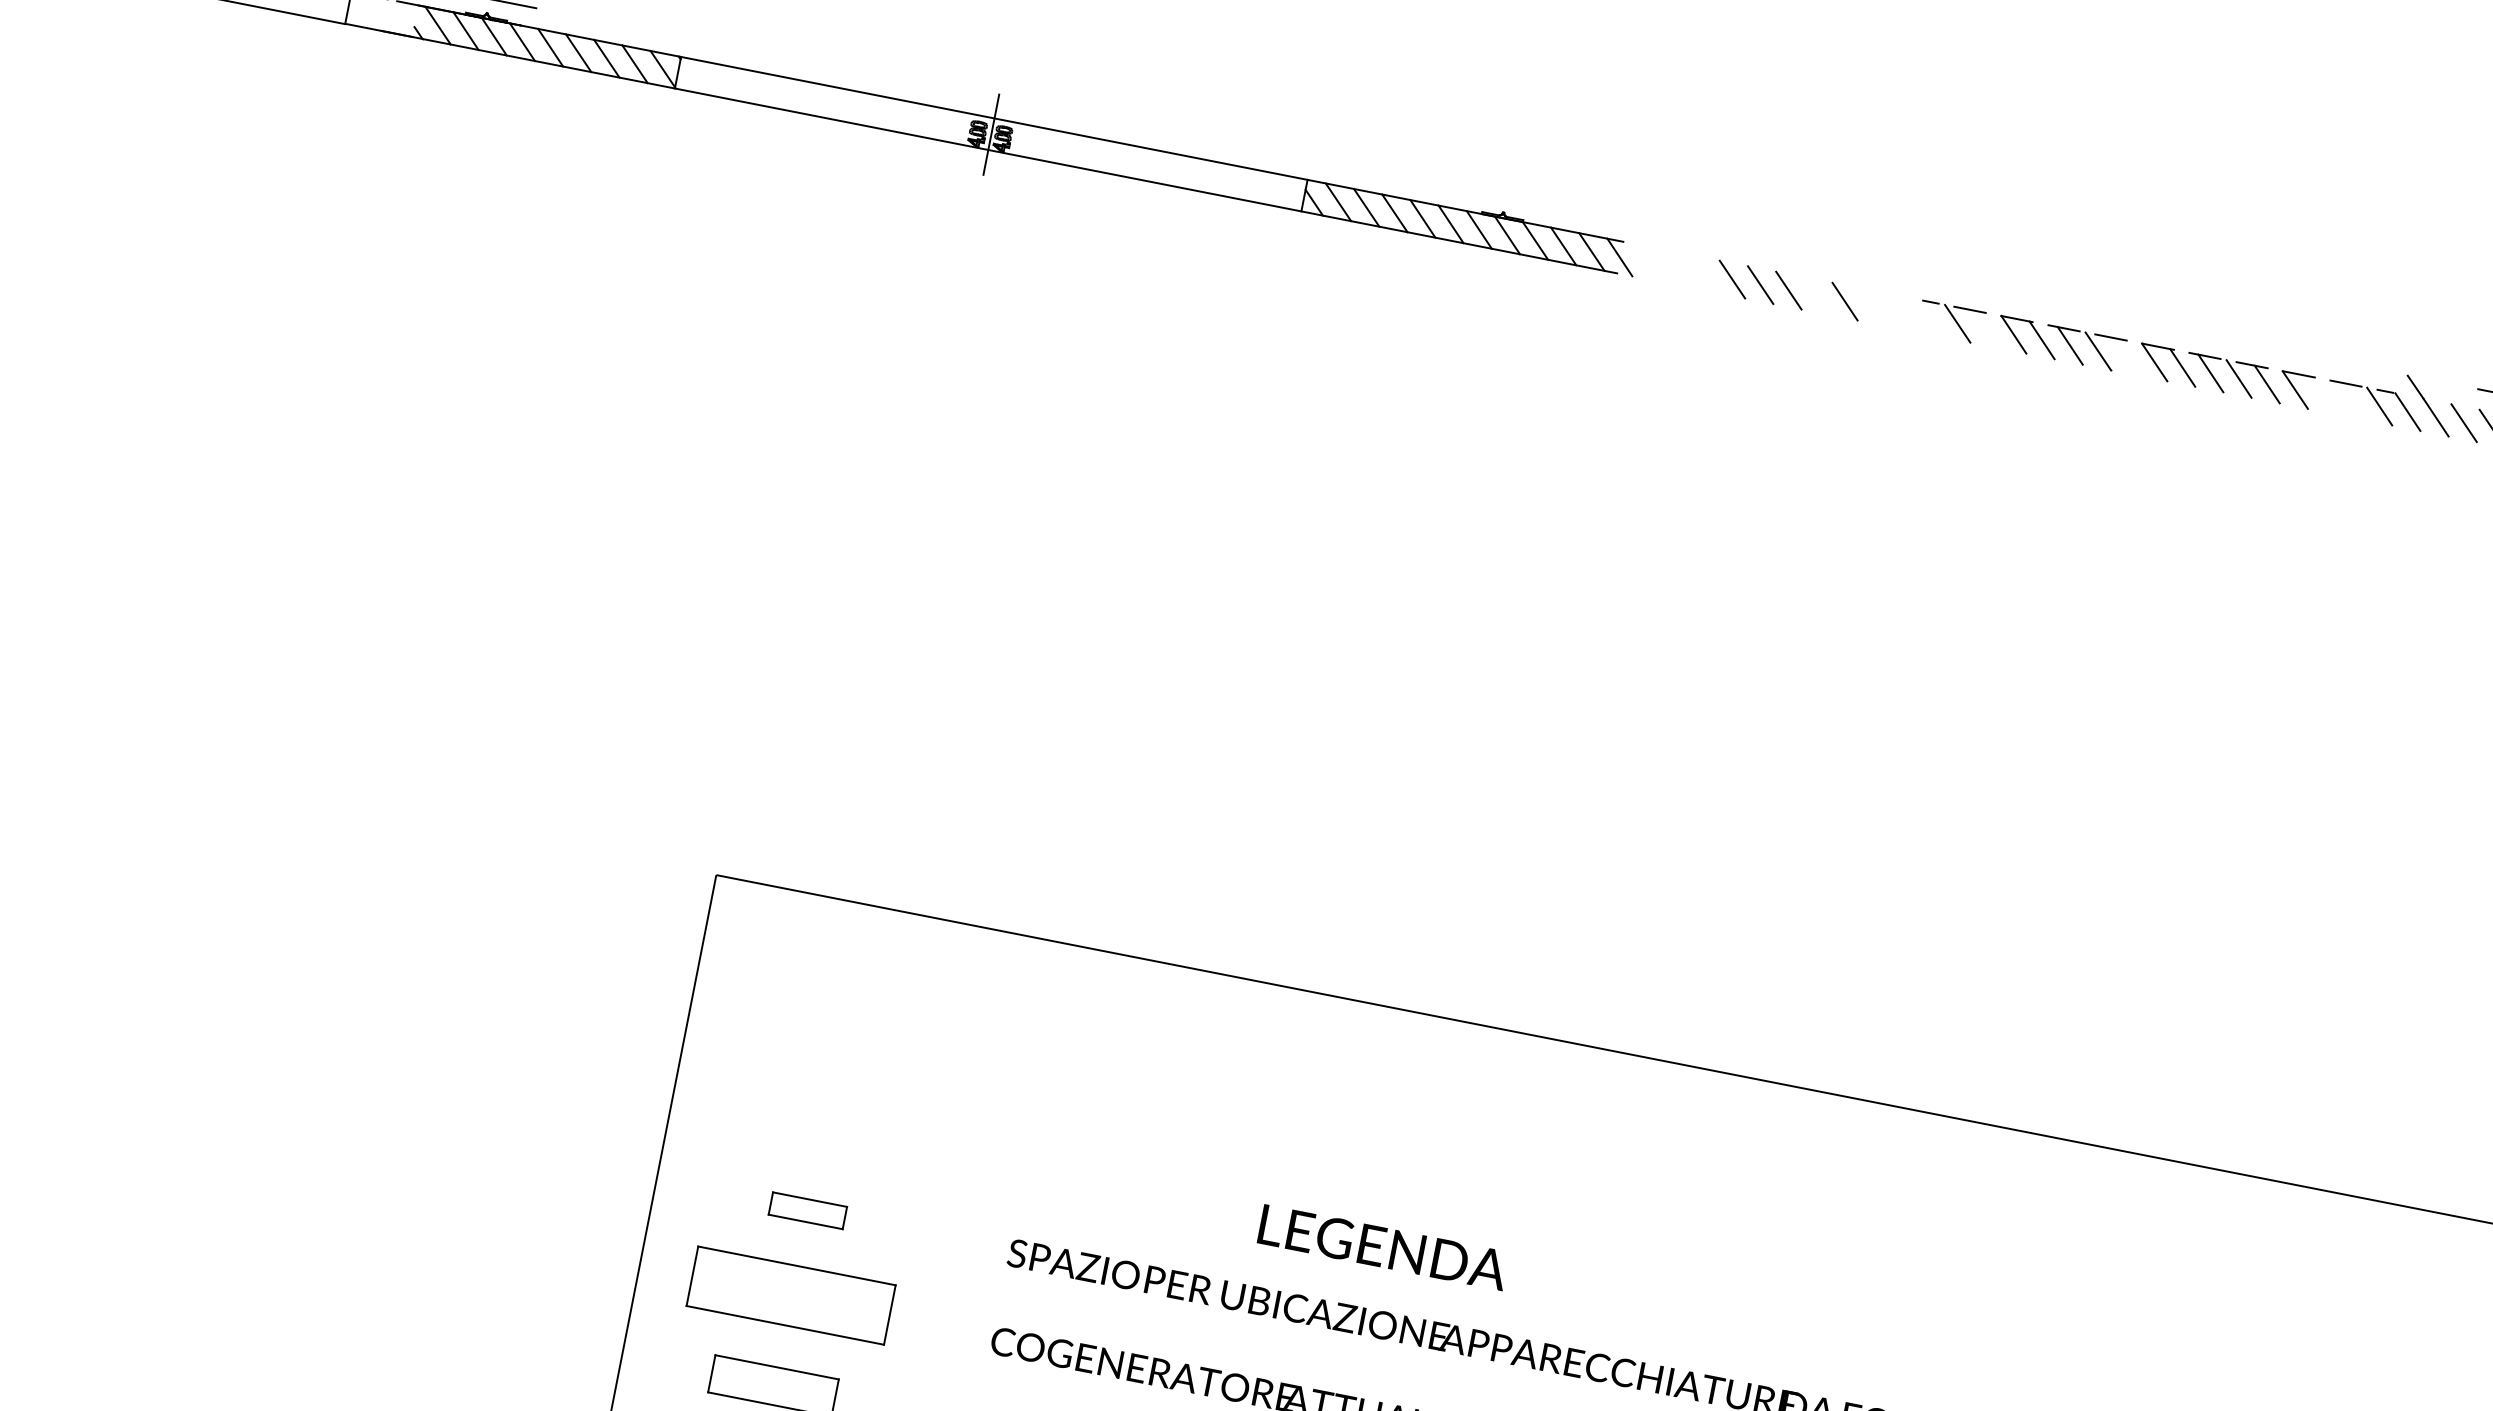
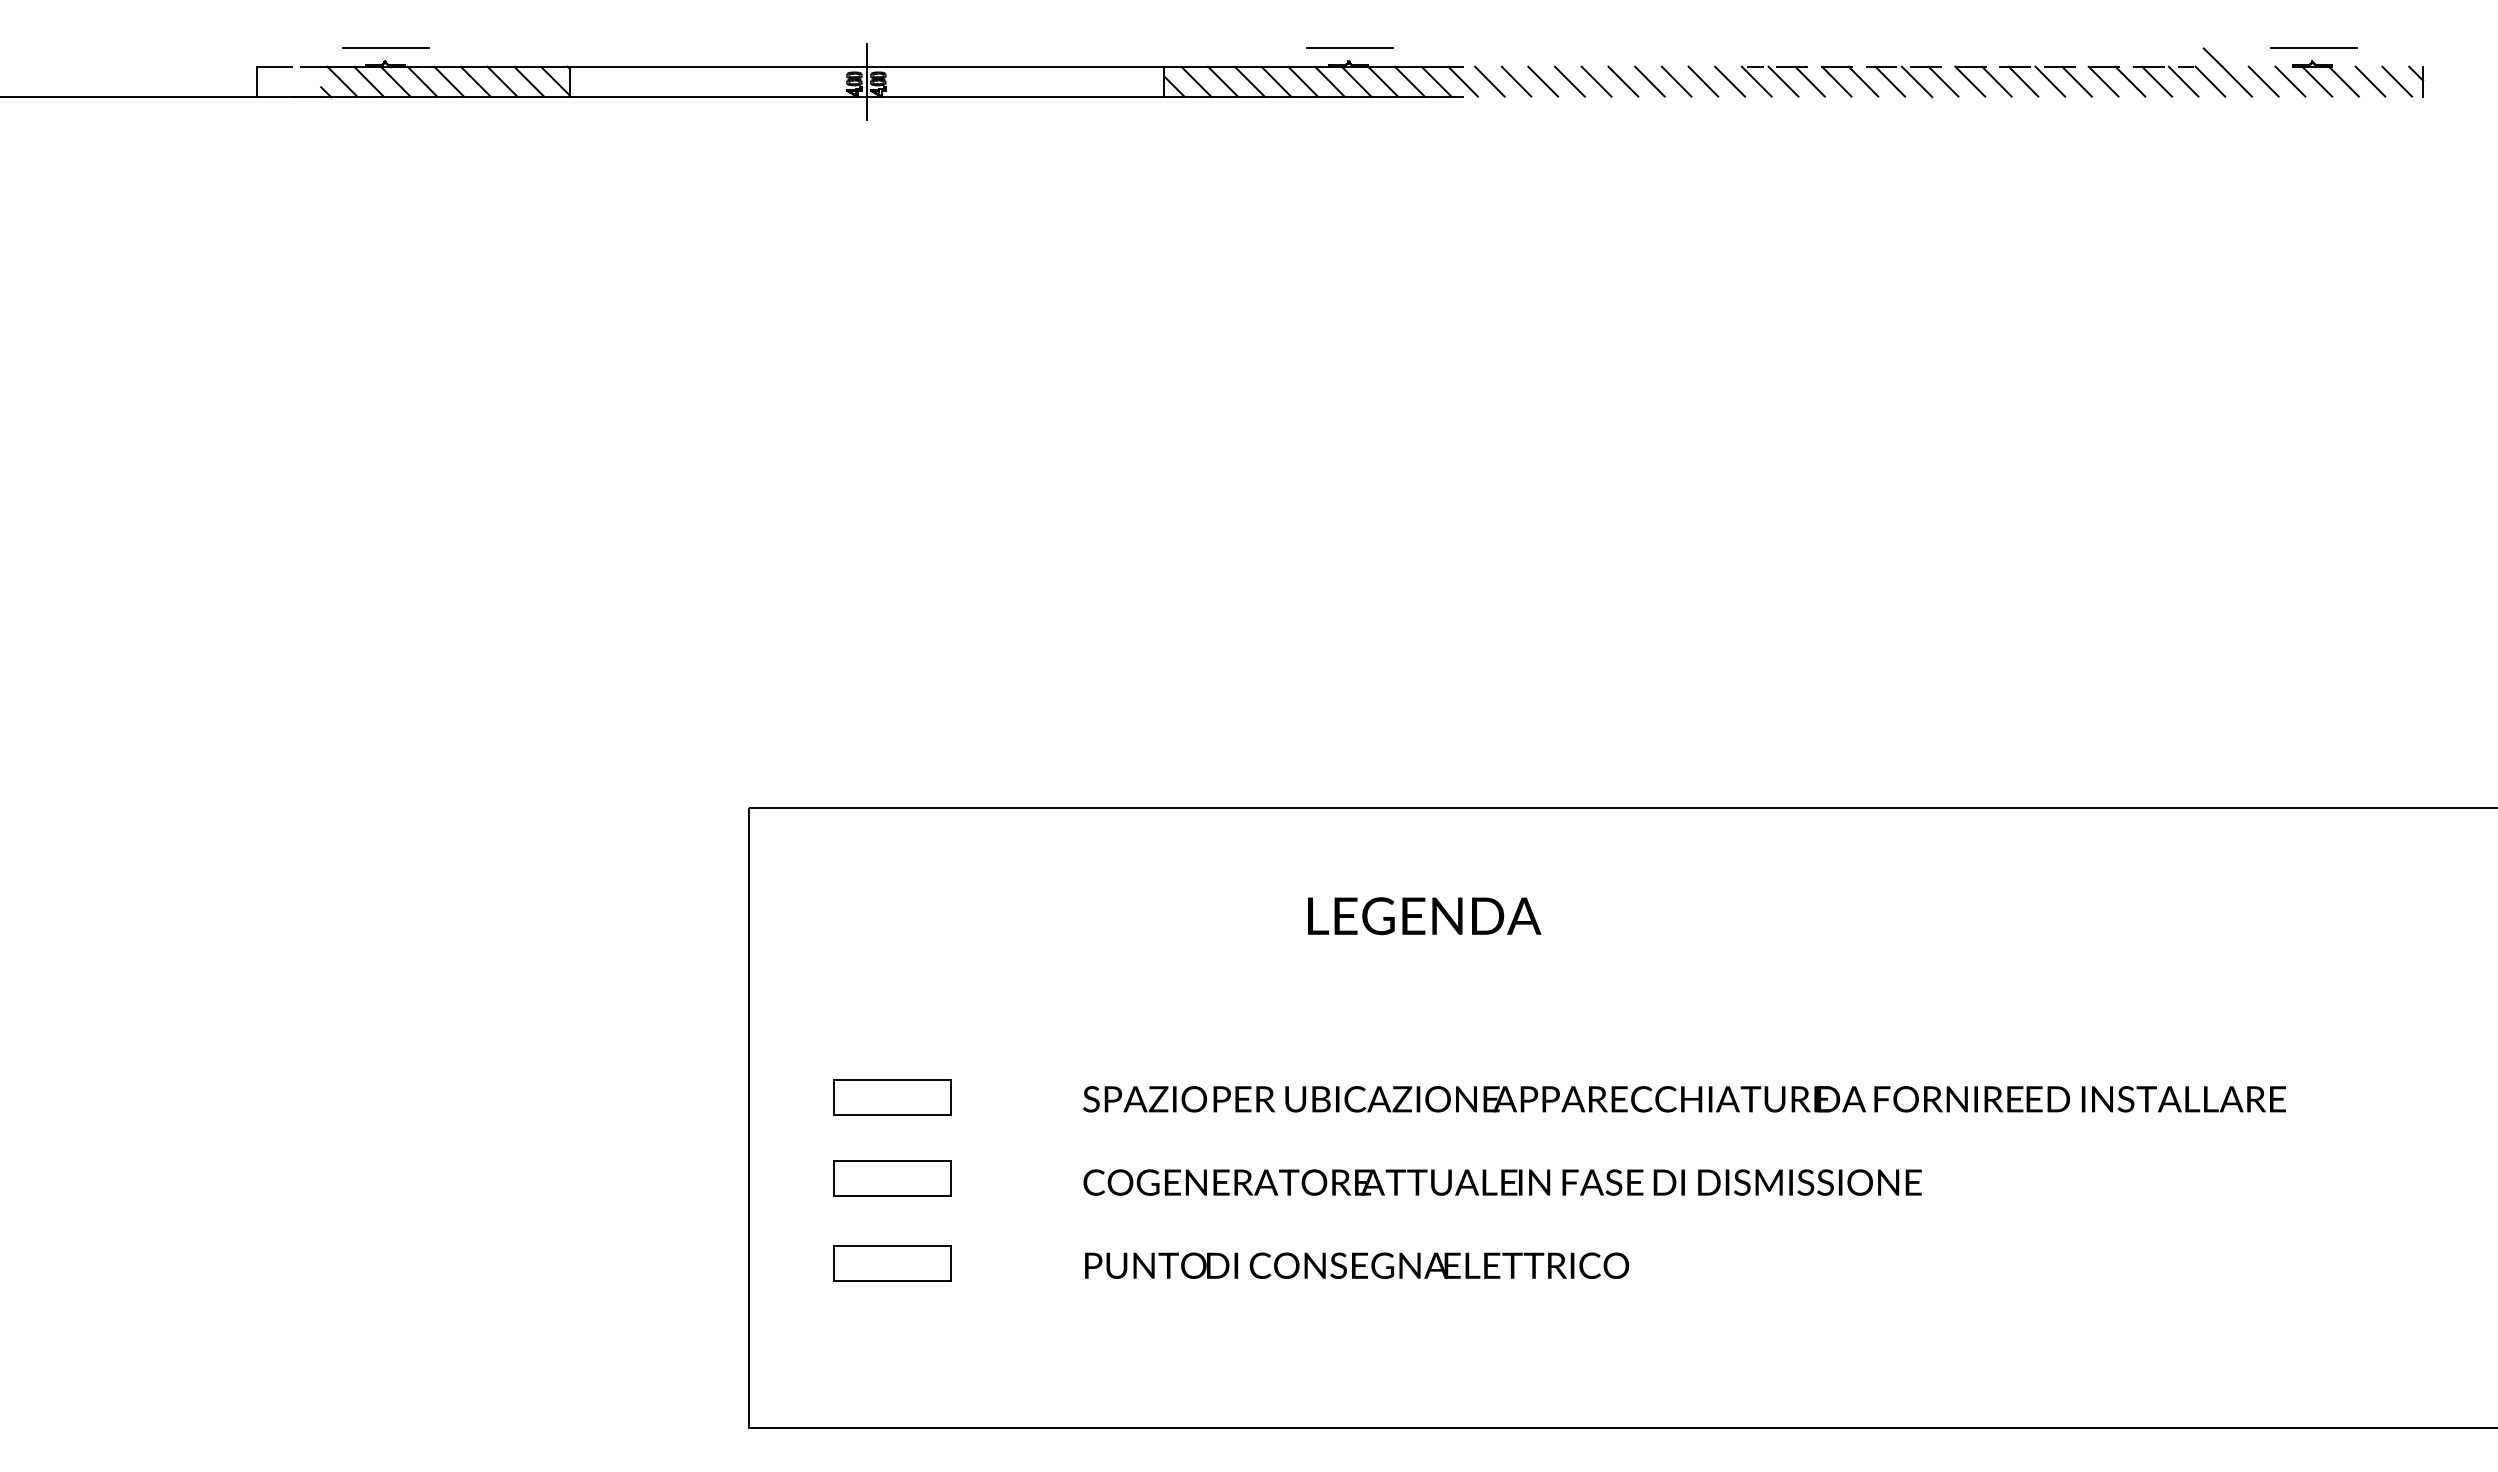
line: (1506, 199) -> (1349, 48), added
line: (1647, 262) -> (1489, 81), added
line: (1676, 268) -> (1516, 81), added
line: (1704, 273) -> (1543, 81), added
line: (1816, 295) -> (1649, 81), added
line: (1873, 307) -> (1703, 81), added
line: (1901, 312) -> (1730, 81), added
line: (1929, 318) -> (1756, 81), added
line: (1985, 328) -> (1809, 81), added
line: (2126, 356) -> (1943, 81), added
line: (2323, 395) -> (2130, 81), added
line: (2352, 400) -> (2157, 81), added
part: (807, 1210) -> (892, 1097), size x1.67
text: (1383, 1247) -> (1424, 916), moved
part: (791, 1296) -> (892, 1178), size x0.62

